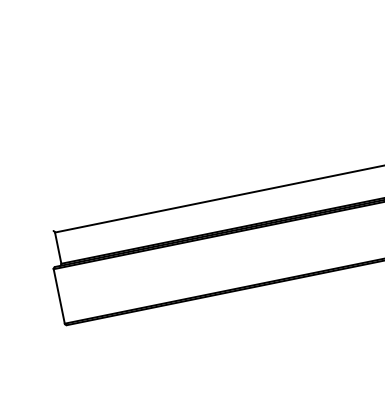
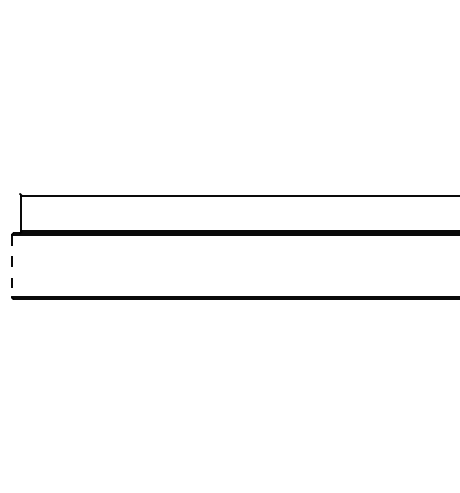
line: (58, 296) -> (11, 266), solid -> dashed

